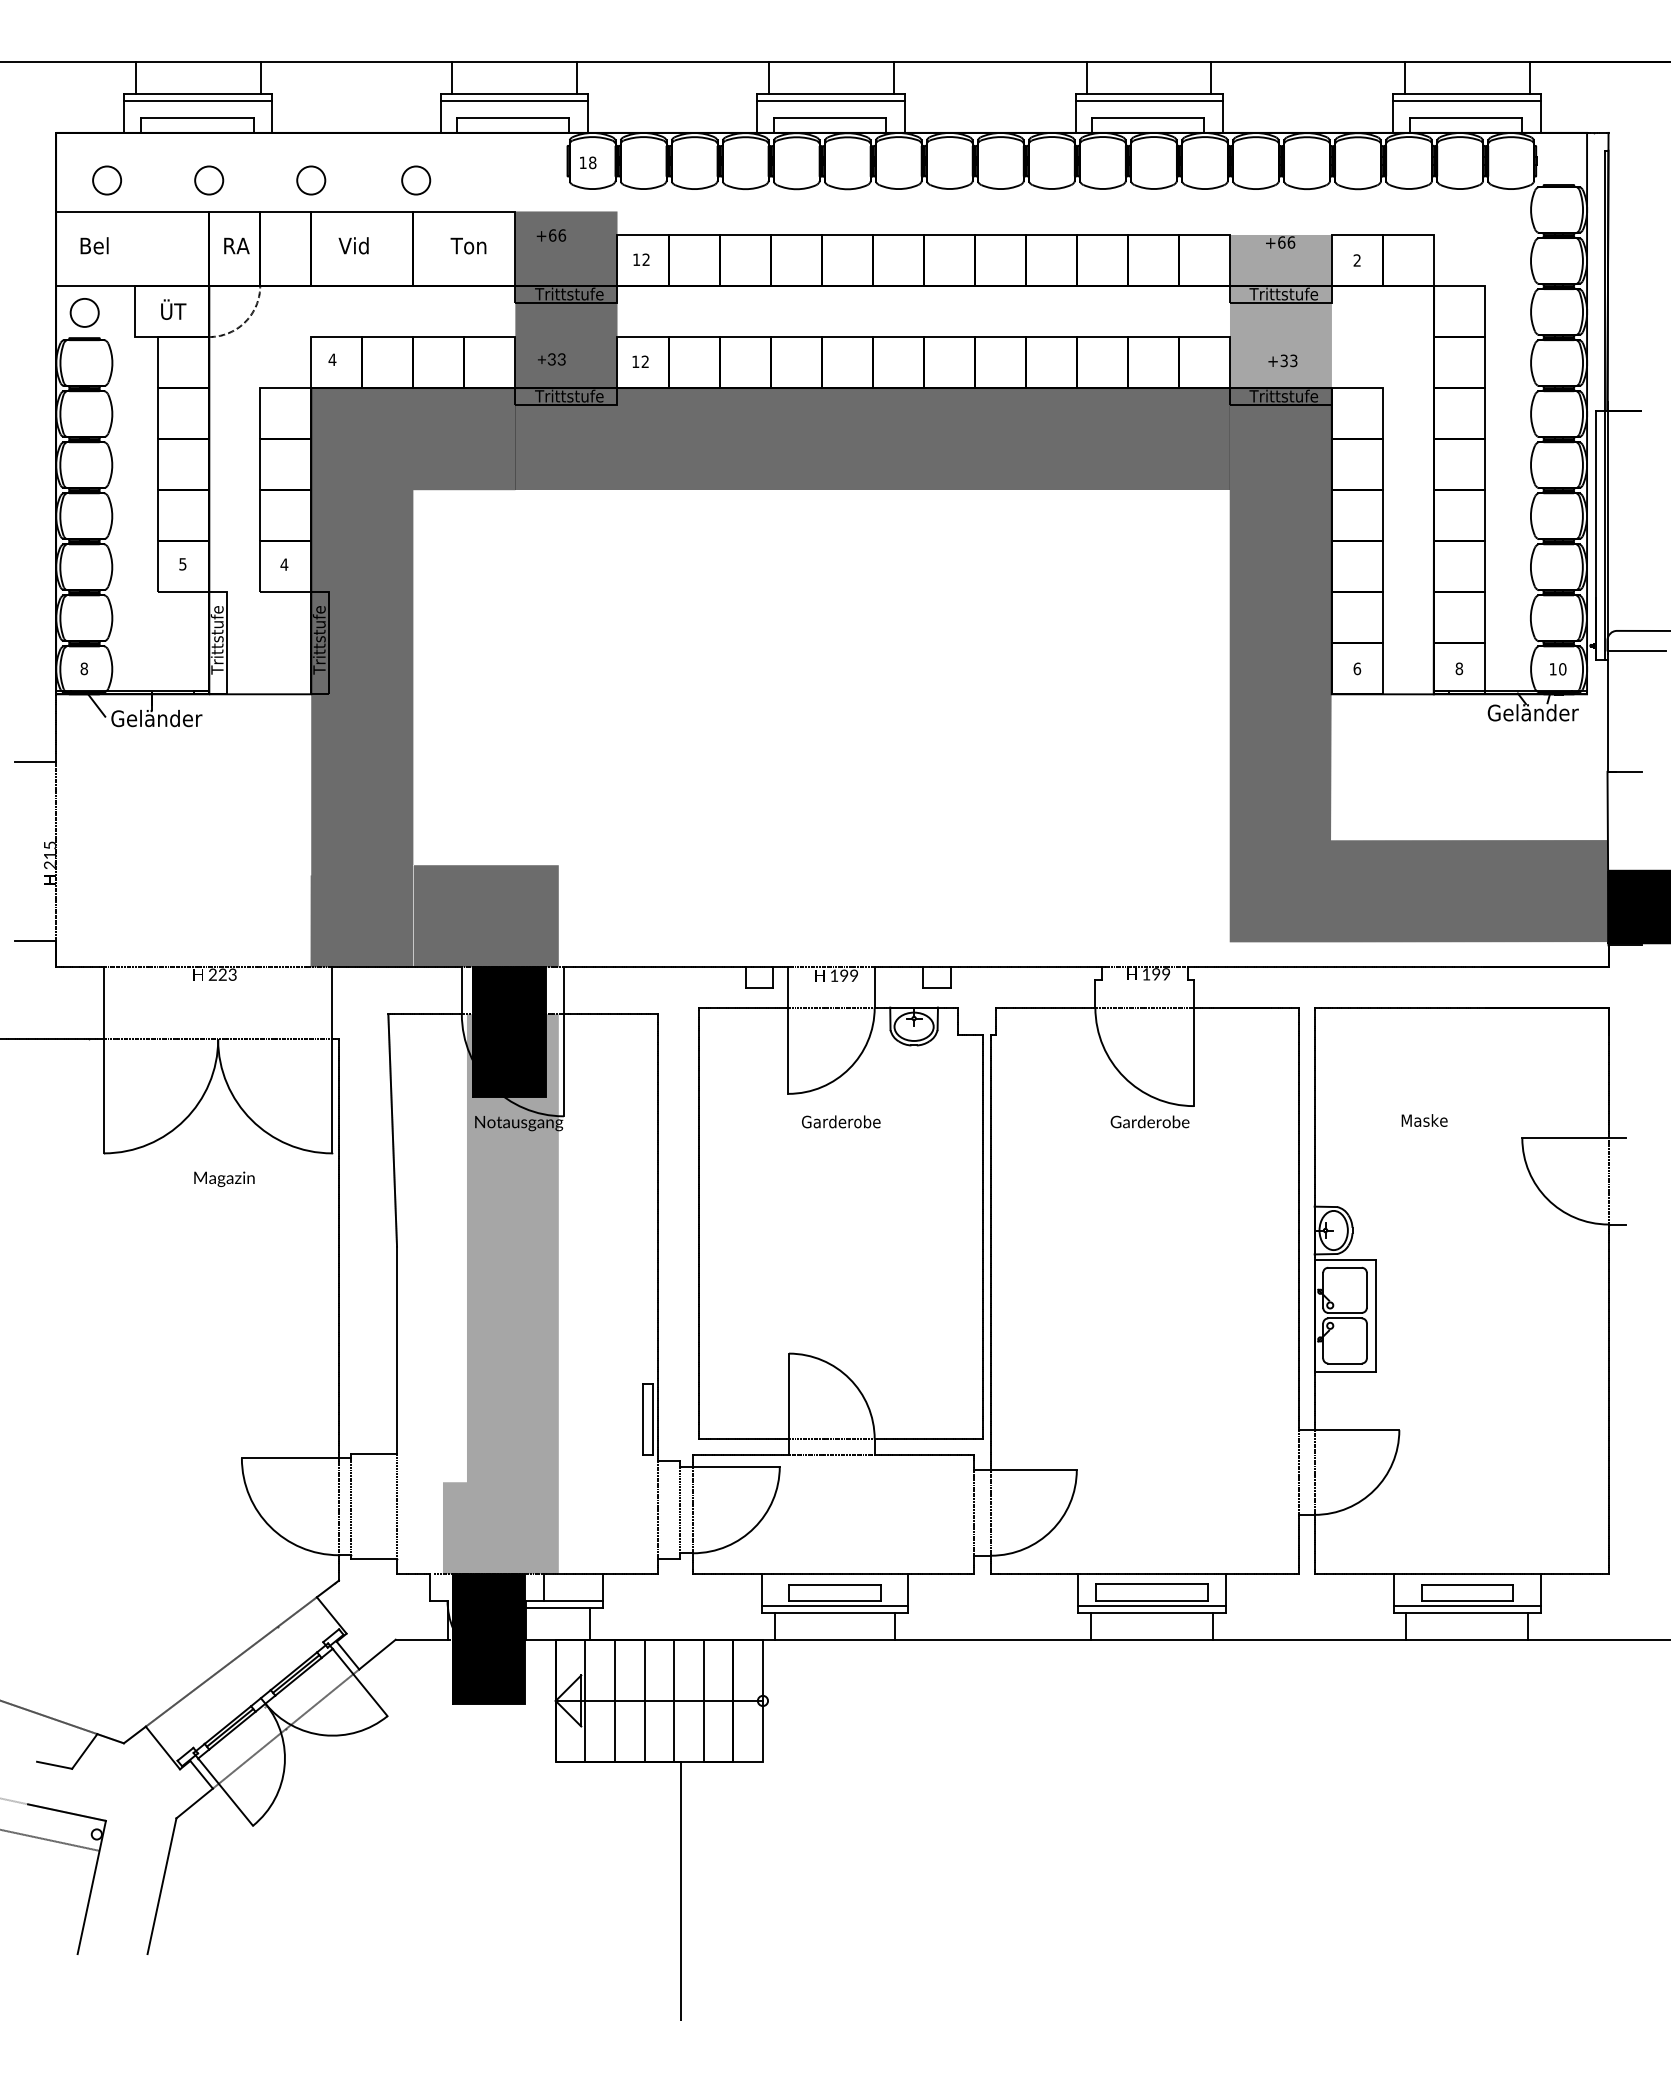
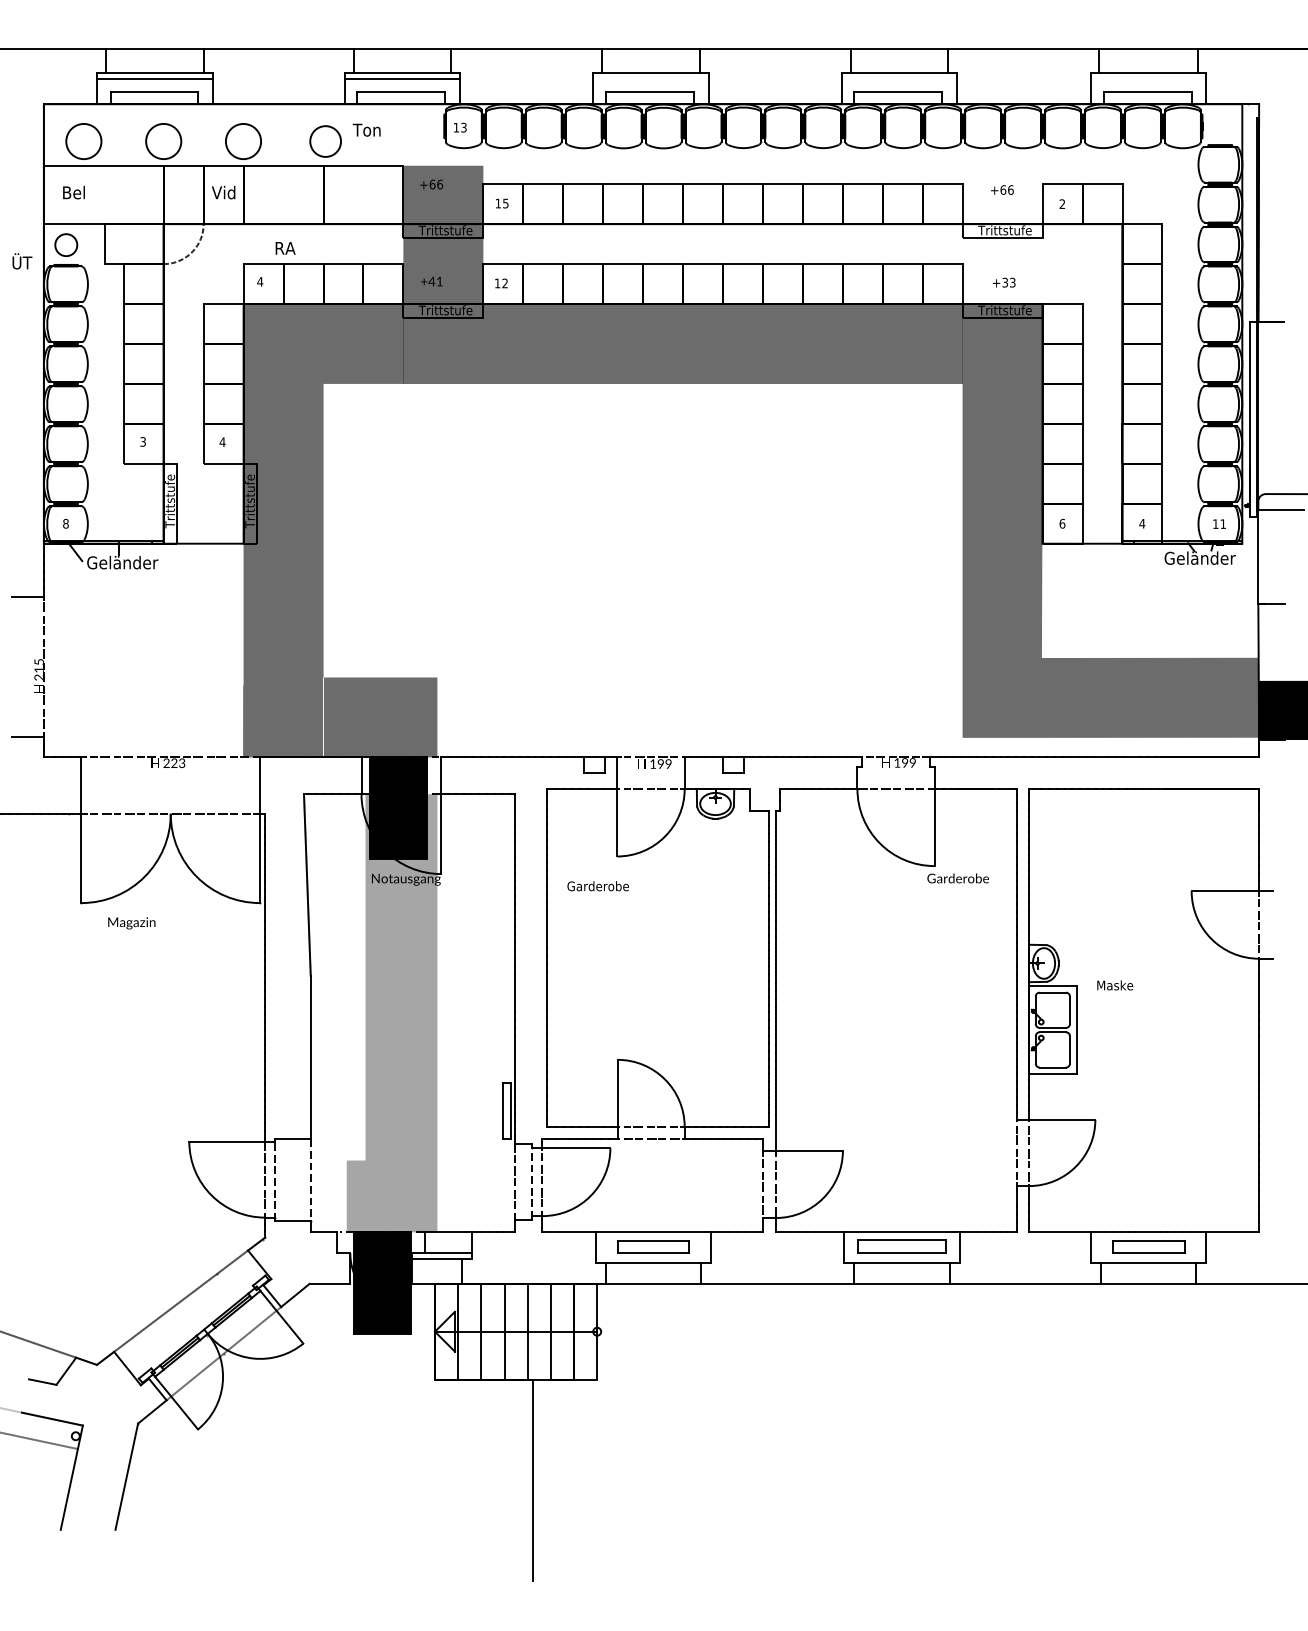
line: (831, 101) -> (650, 79), removed
line: (1148, 101) -> (899, 79), removed
line: (1467, 101) -> (1148, 79), removed
text: (592, 162) -> (463, 127), 18 -> 13
circle: (106, 180) -> (83, 141), size x1.6
circle: (209, 180) -> (163, 141), size x1.6
circle: (311, 180) -> (243, 141), size x1.6
circle: (416, 180) -> (326, 141), size x1.4
text: (236, 245) -> (285, 247), moved
text: (353, 245) -> (223, 192), moved
text: (468, 245) -> (366, 129), moved
text: (645, 259) -> (505, 203), 12 -> 15
text: (173, 309) -> (22, 261), moved
fill: (1280, 311) -> (1002, 244), removed
text: (556, 359) -> (435, 281), +33 -> +41
text: (182, 563) -> (142, 441), 5 -> 3
text: (1459, 668) -> (1142, 523), 8 -> 4
text: (1562, 669) -> (1223, 524), 10 -> 11
text: (1424, 1120) -> (1115, 985), moved
text: (841, 1121) -> (598, 885), moved
text: (1149, 1121) -> (957, 878), moved
text: (224, 1178) -> (131, 922), moved
line: (834, 1605) -> (653, 1256), removed
line: (1151, 1605) -> (901, 1256), removed
line: (1467, 1605) -> (1148, 1256), removed

